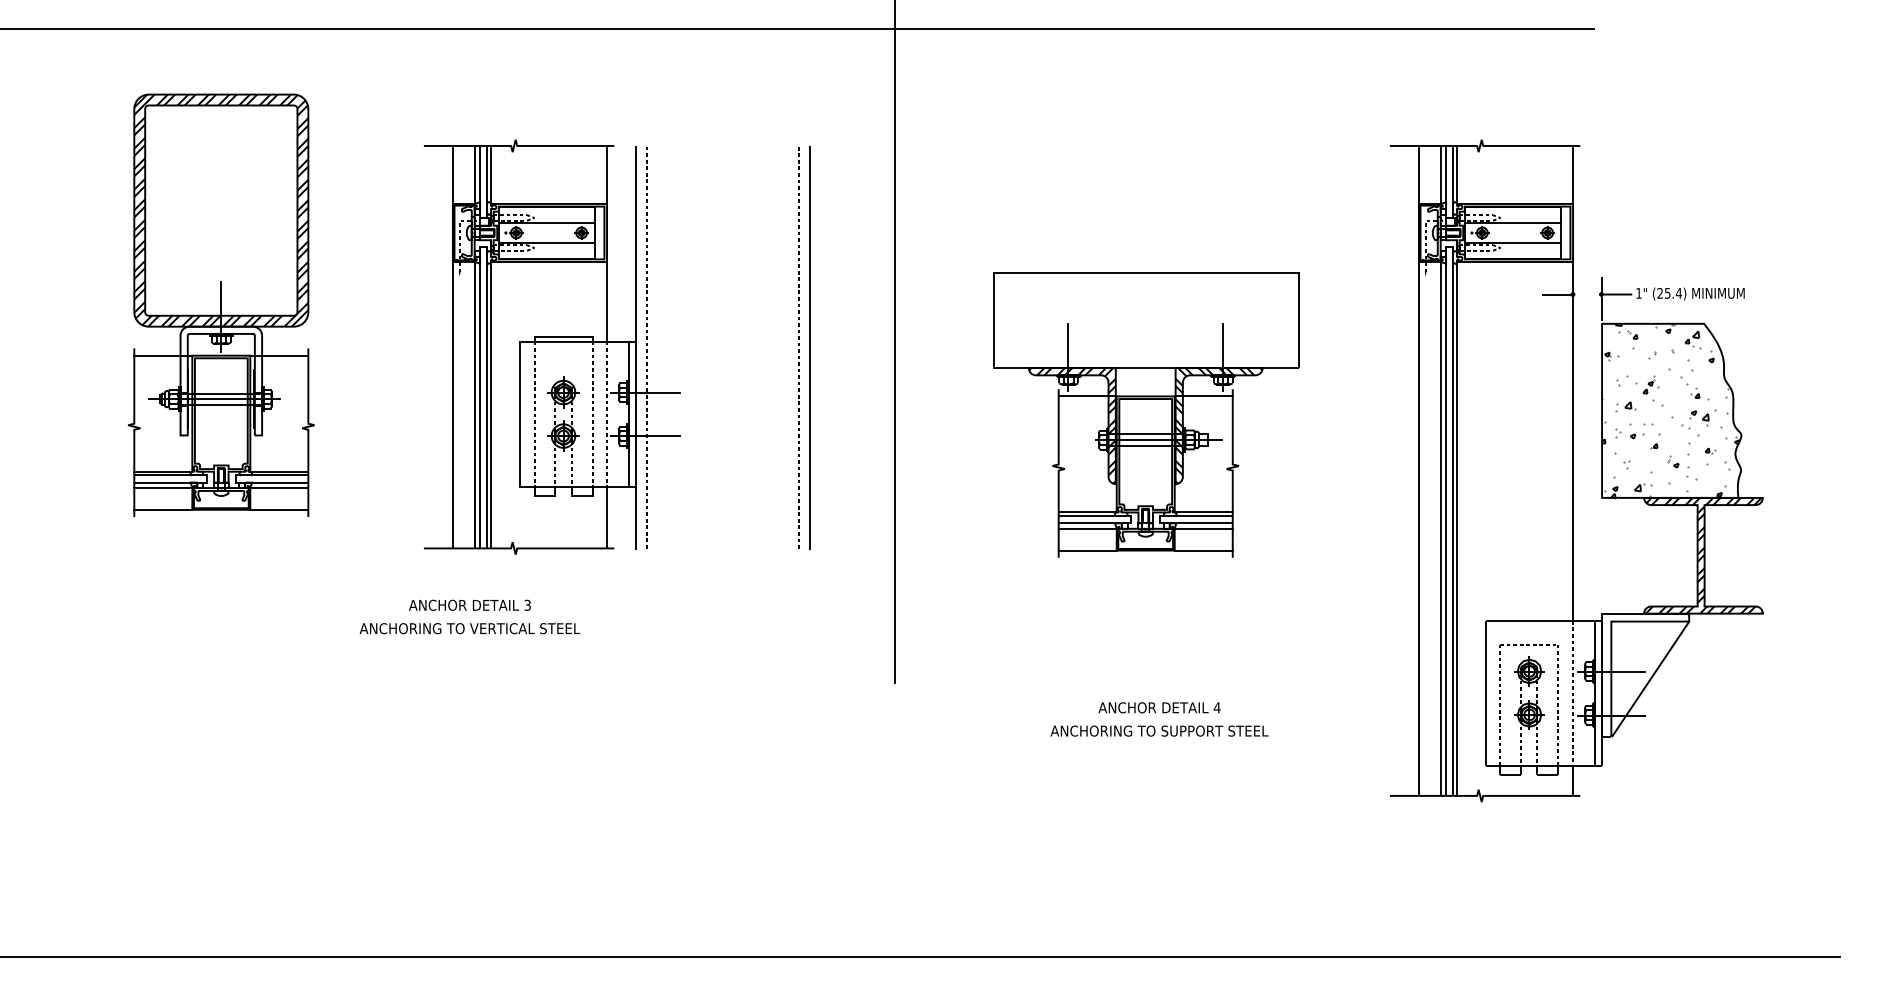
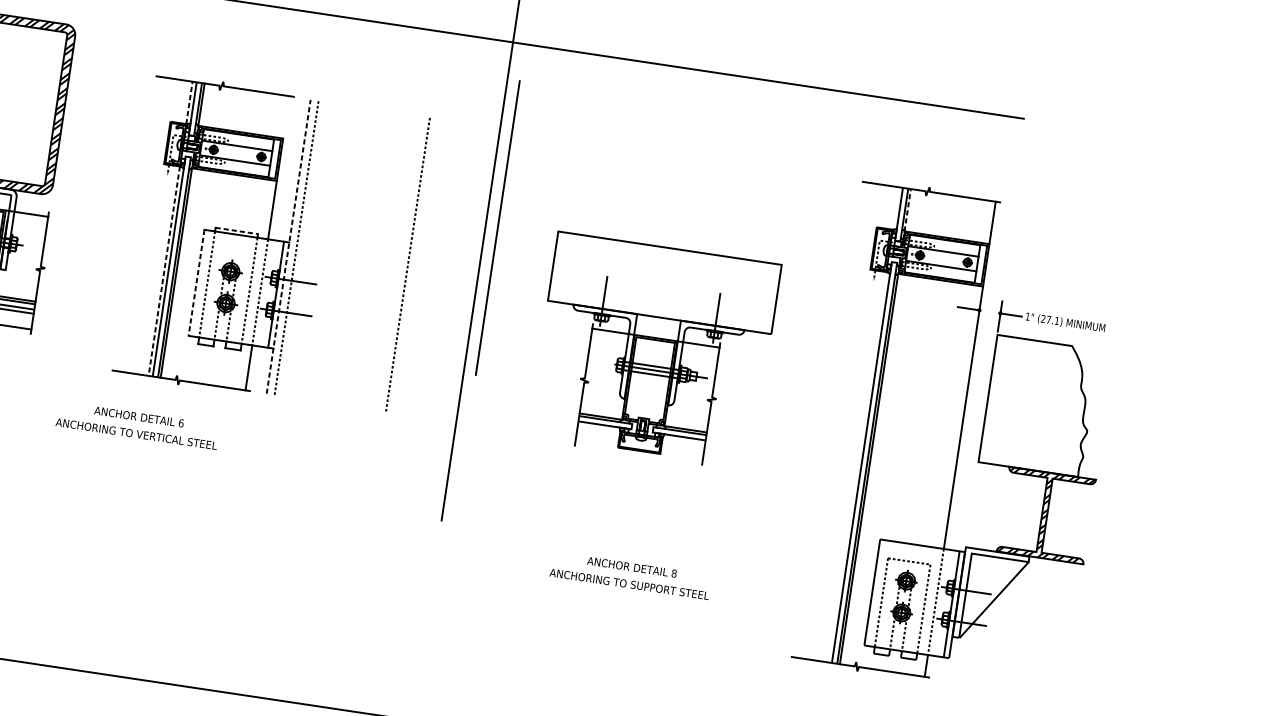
line: (452, 174) -> (173, 100), removed
line: (474, 174) -> (189, 102), solid -> dashed
line: (607, 174) -> (286, 117), removed
line: (1418, 174) -> (879, 205), removed
line: (1440, 174) -> (895, 208), removed
line: (1457, 174) -> (908, 209), solid -> dashed
text: (1673, 293) -> (1053, 320), (25.4) -> (27.1)
line: (564, 336) -> (237, 230), solid -> dashed
line: (636, 347) -> (289, 246), solid -> dashed
line: (809, 347) -> (497, 227), moved
line: (452, 404) -> (148, 268), removed
line: (474, 405) -> (164, 271), solid -> dashed
hatch: (1670, 410) -> (1038, 405), removed
line: (520, 414) -> (196, 283), solid -> dashed
hatch: (1072, 425) -> (599, 351), removed
hatch: (1218, 425) -> (706, 367), removed
line: (1087, 528) -> (598, 428), removed
line: (1203, 528) -> (683, 441), removed
line: (1418, 528) -> (840, 464), removed
line: (1440, 528) -> (857, 466), removed
line: (1087, 550) -> (596, 444), removed
line: (1203, 550) -> (681, 457), removed
text: (527, 604) -> (181, 422), 3 -> 6
text: (1216, 707) -> (673, 573), 4 -> 8

